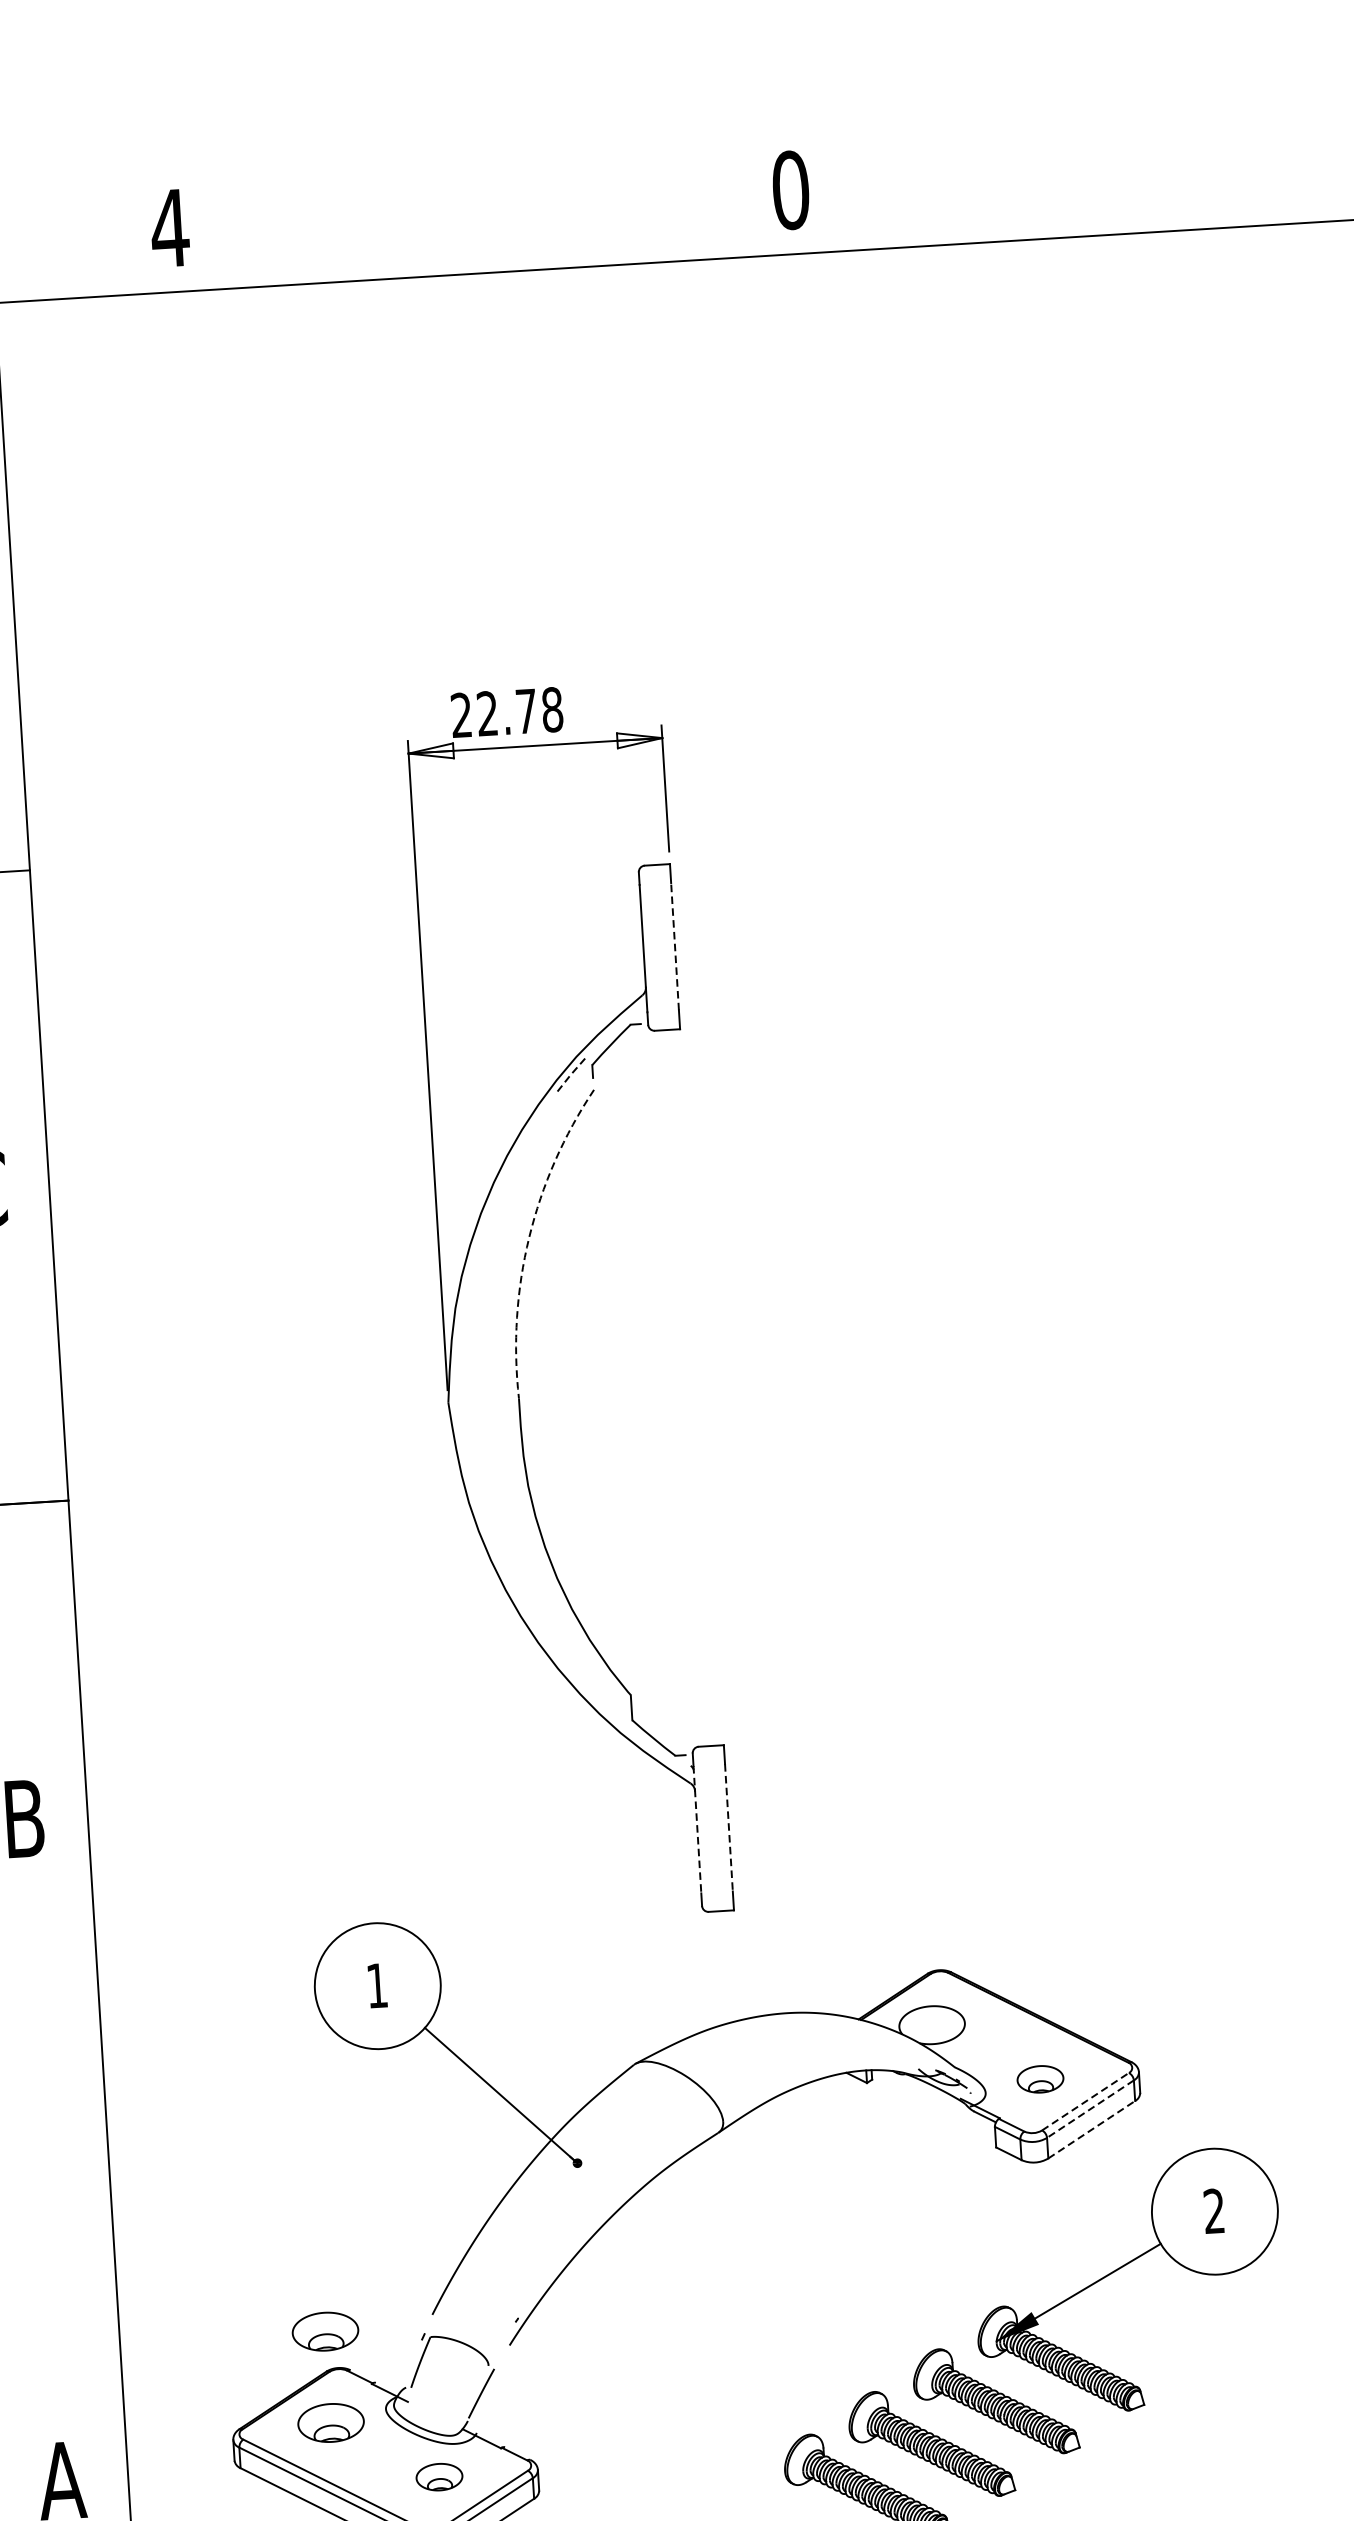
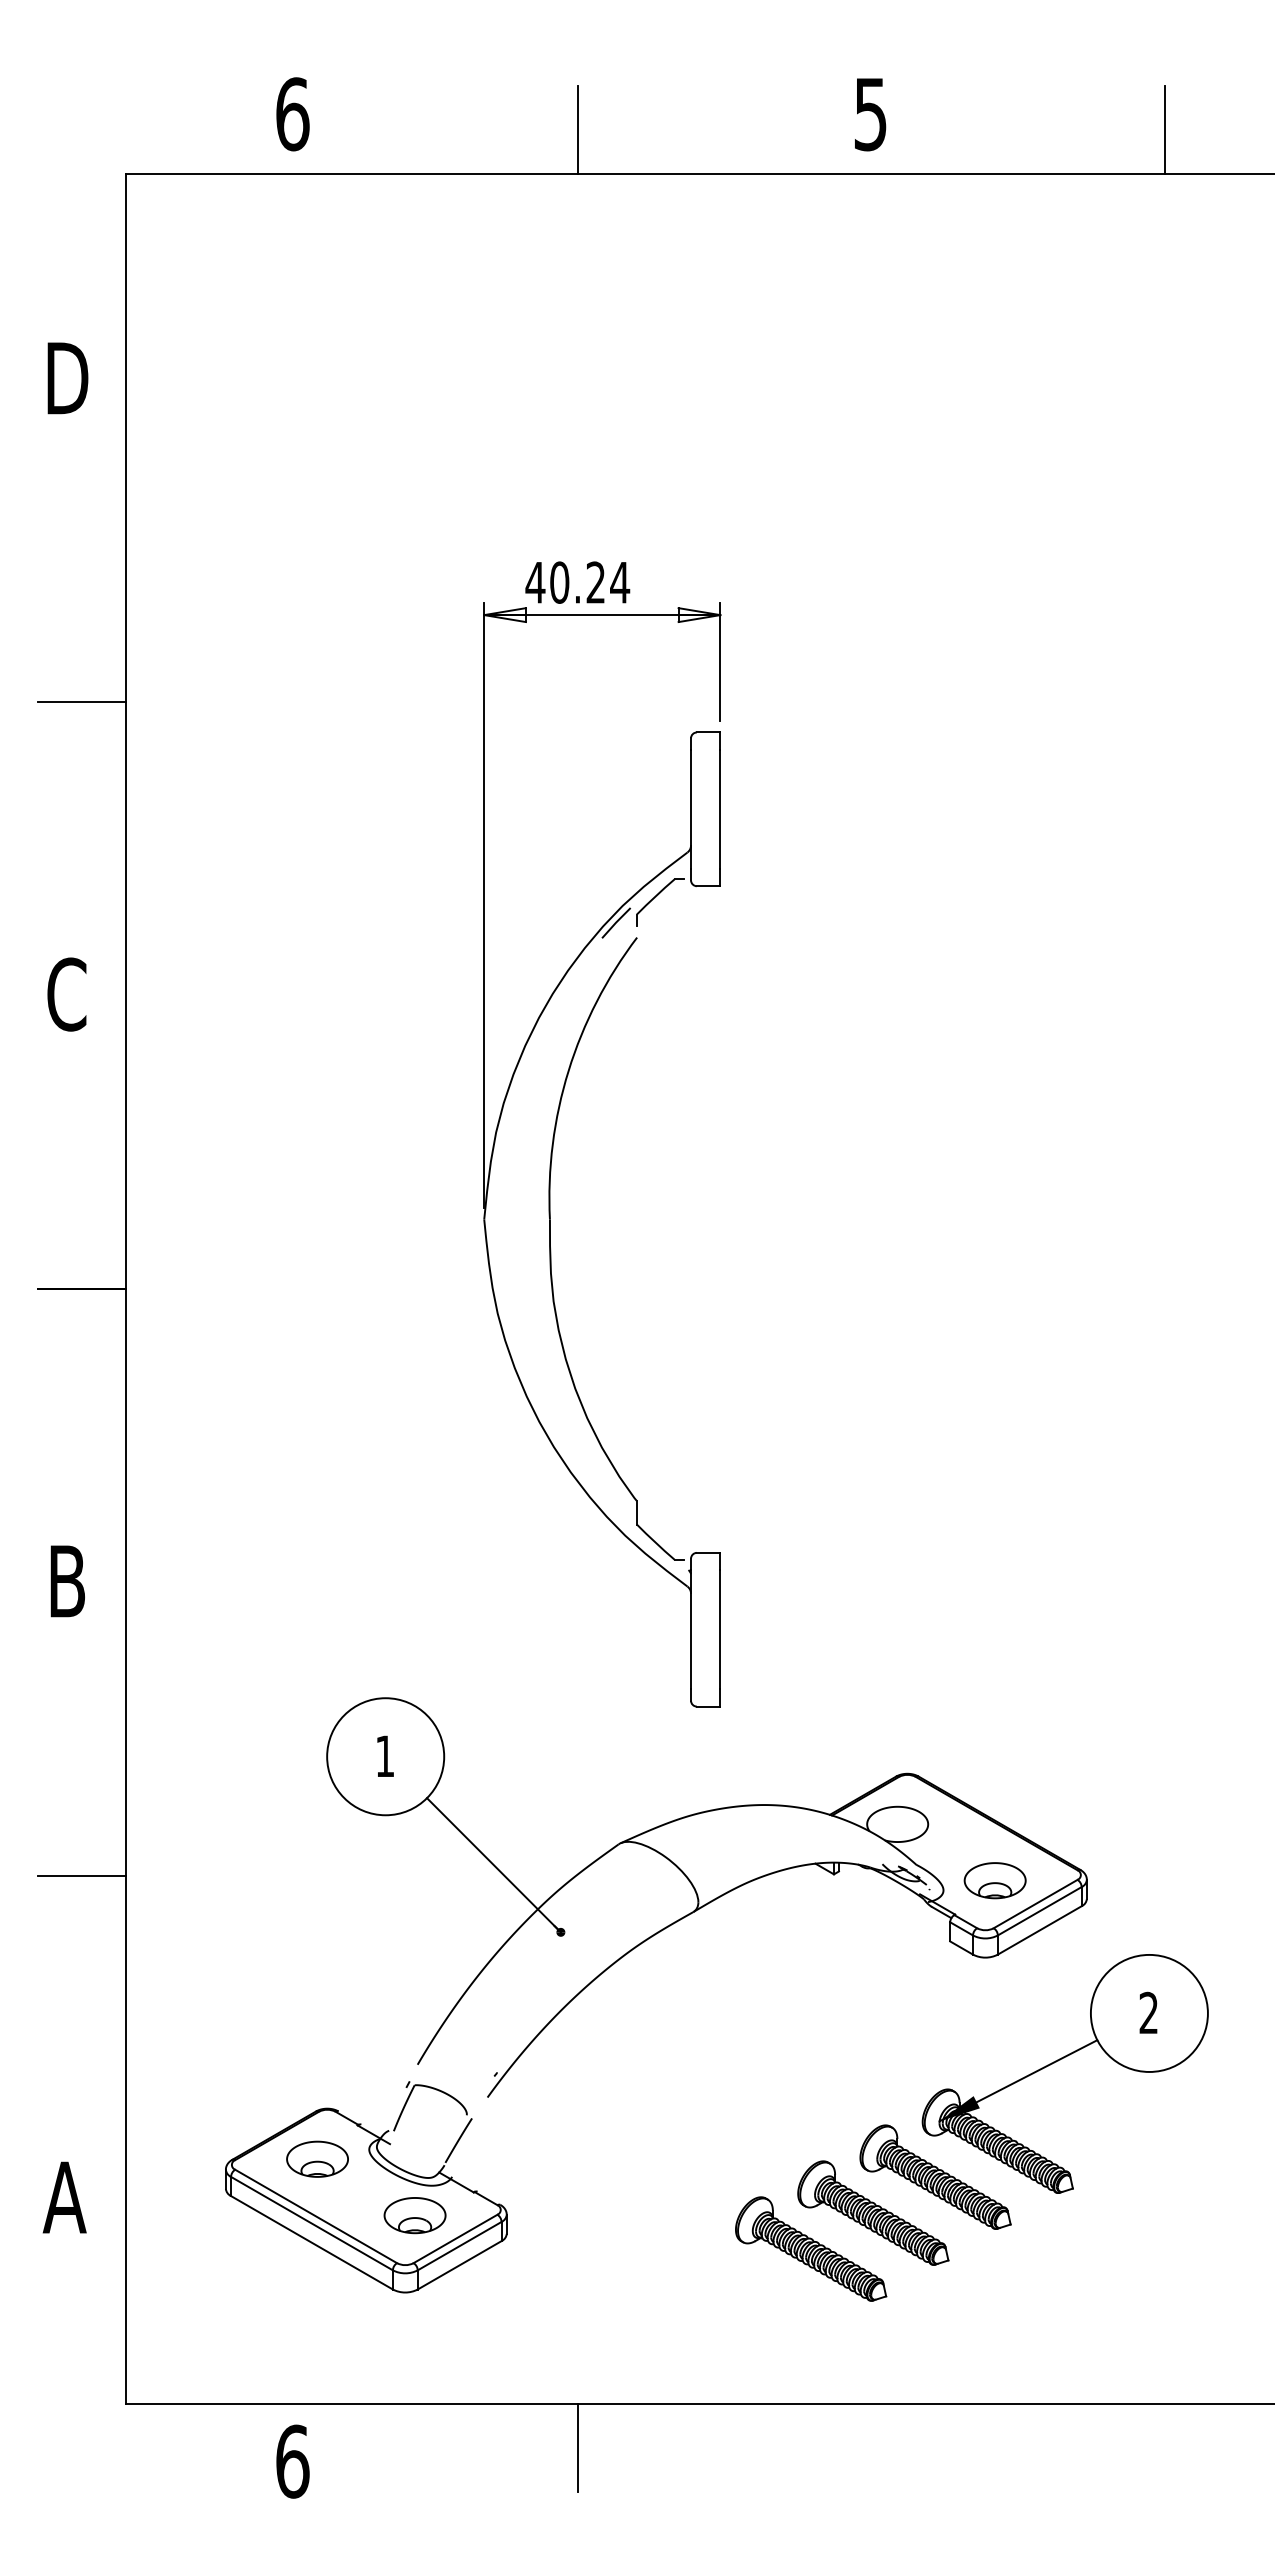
line: (1108, 187) -> (1165, 129), added
text: (790, 190) -> (870, 114), 0 -> 5
line: (478, 225) -> (578, 129), added
text: (169, 228) -> (292, 114), 4 -> 6
text: (506, 712) -> (577, 582), 22.78 -> 40.24
line: (675, 945) -> (720, 808), dashed -> solid
line: (570, 1075) -> (616, 922), dashed -> solid
arc: (529, 1237) -> (568, 1070), dashed -> solid
line: (729, 1828) -> (720, 1630), dashed -> solid
line: (697, 1830) -> (691, 1630), dashed -> solid
part: (1039, 2079) -> (994, 1880), size x1.43
line: (1086, 2101) -> (1036, 1903), dashed -> solid
line: (1090, 2109) -> (1039, 1911), dashed -> solid
line: (1092, 2129) -> (1040, 1930), dashed -> solid
line: (59, 2133) -> (82, 1875), added
part: (325, 2330) -> (317, 2073), removed
part: (438, 2476) -> (414, 2215), size x1.43

